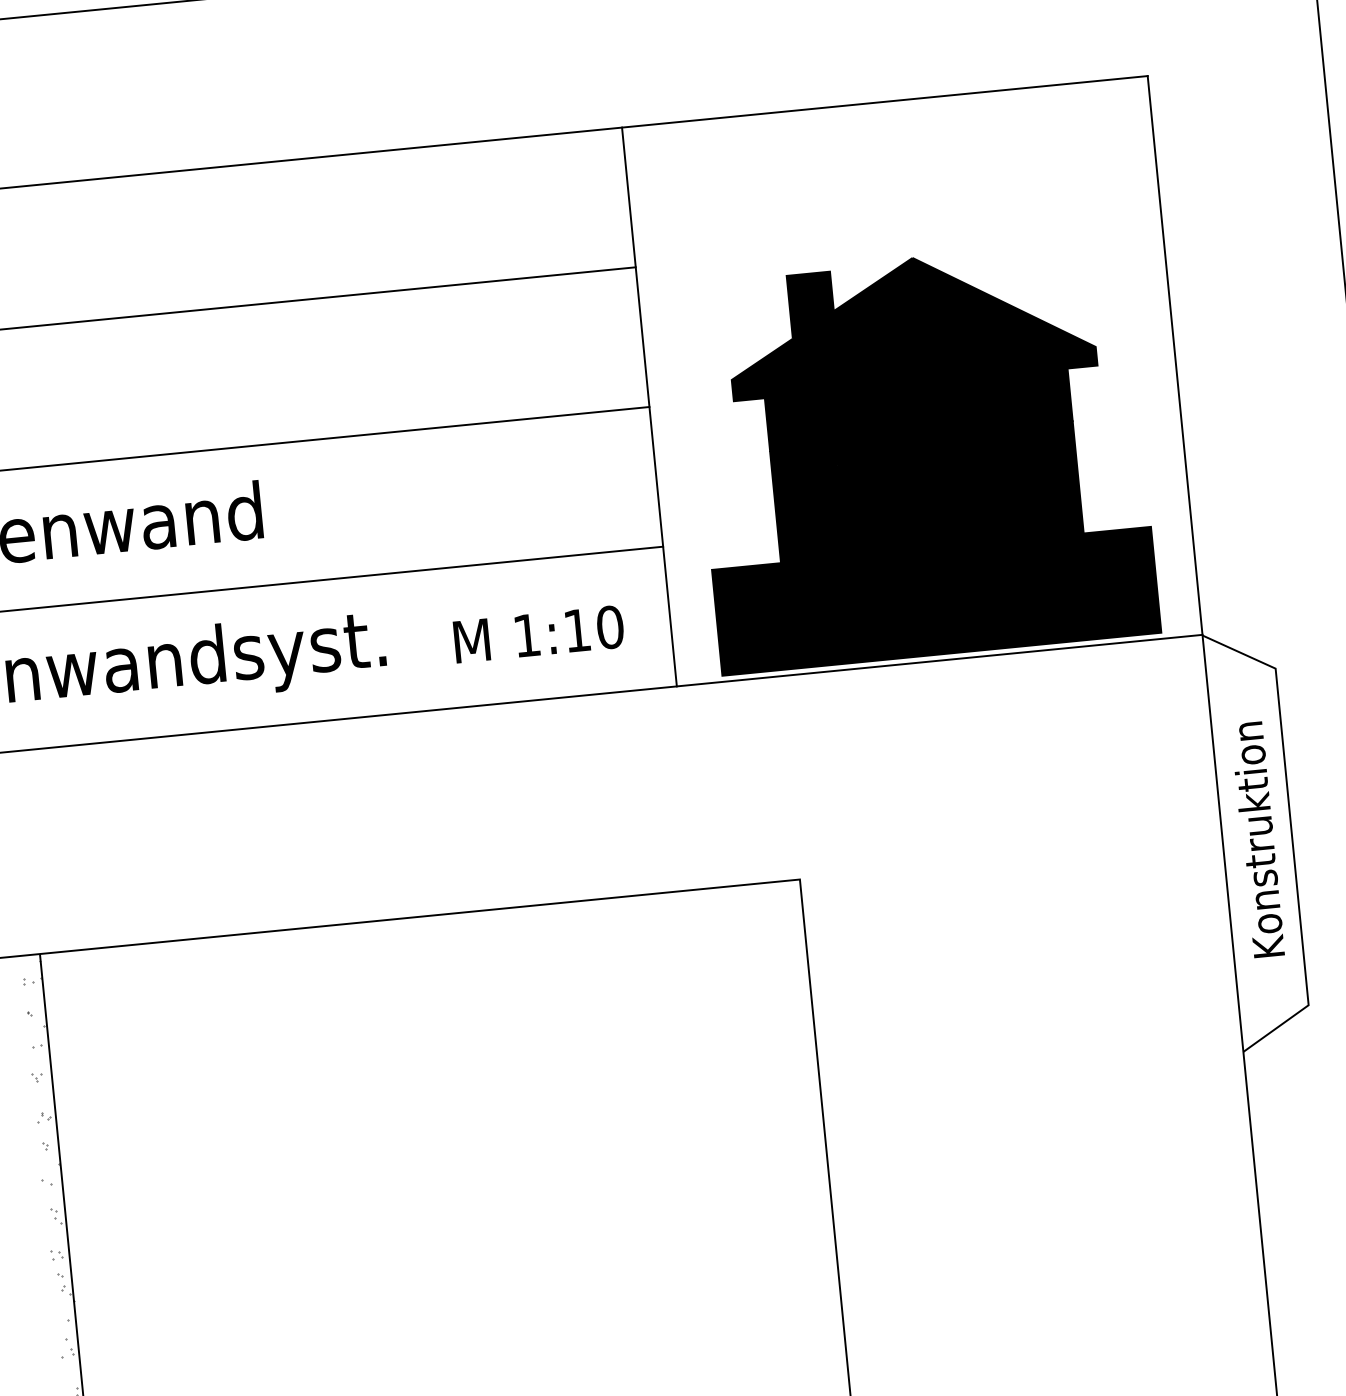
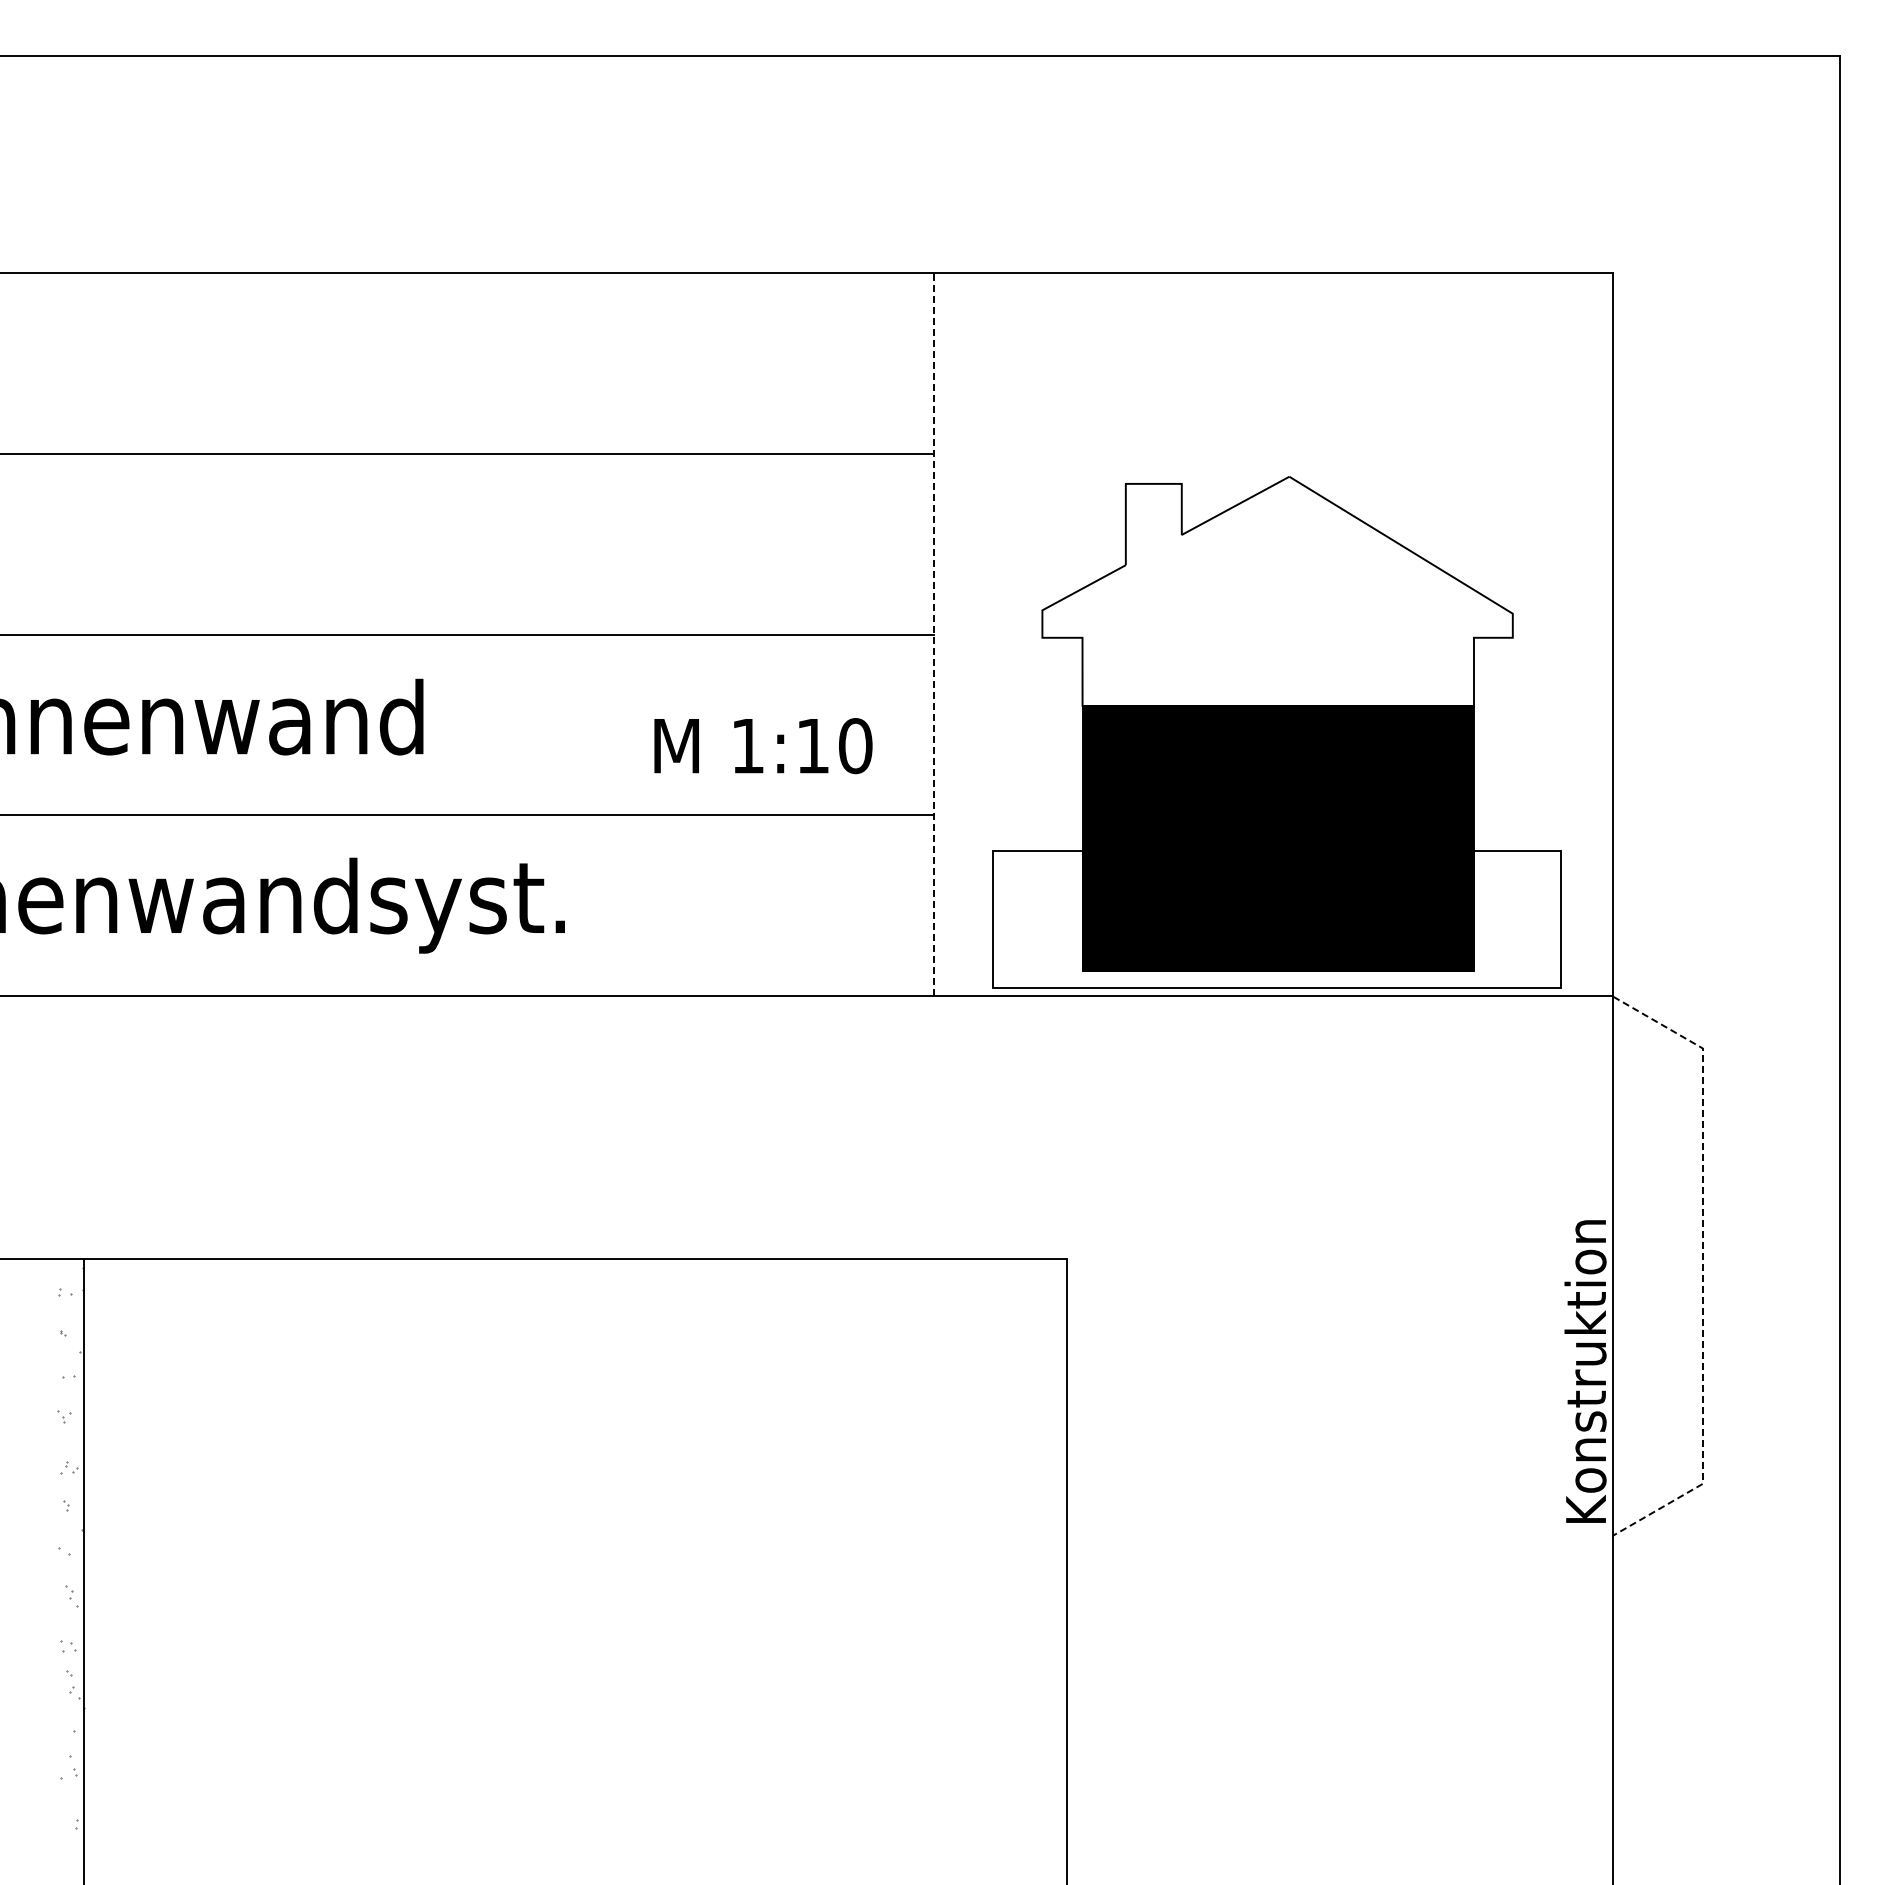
fill: (912, 346) -> (1277, 590), removed
line: (649, 406) -> (933, 634), solid -> dashed
fill: (936, 601) -> (1276, 919), removed
text: (539, 634) -> (763, 746), moved
line: (1291, 837) -> (1702, 1266), solid -> dashed
text: (1257, 839) -> (1585, 1371), moved

